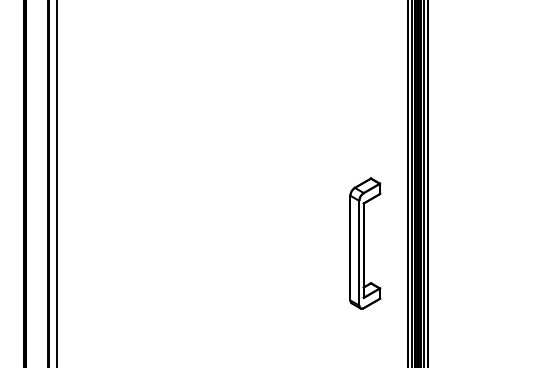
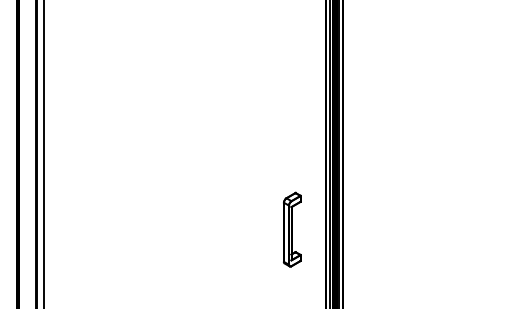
part: (365, 243) -> (292, 229), size x0.7

